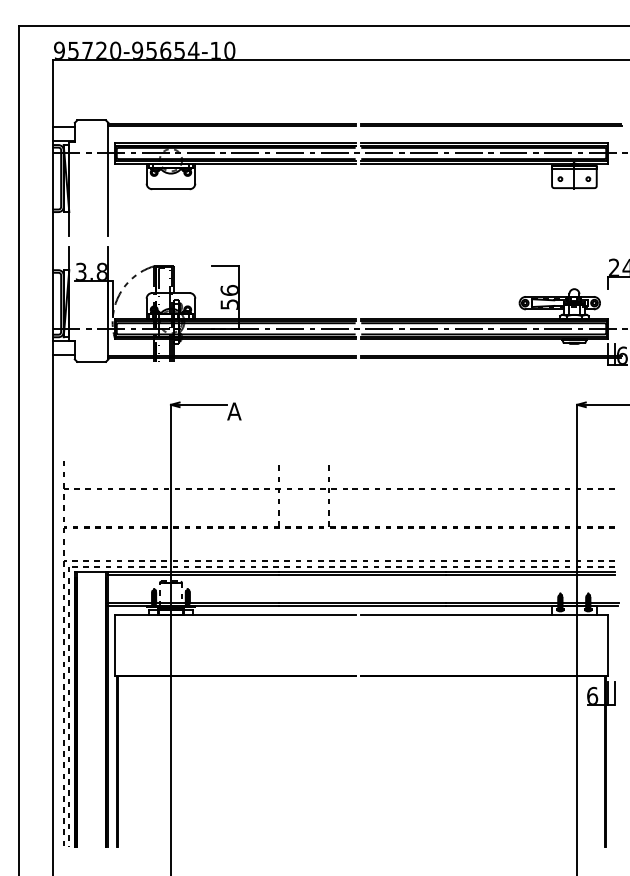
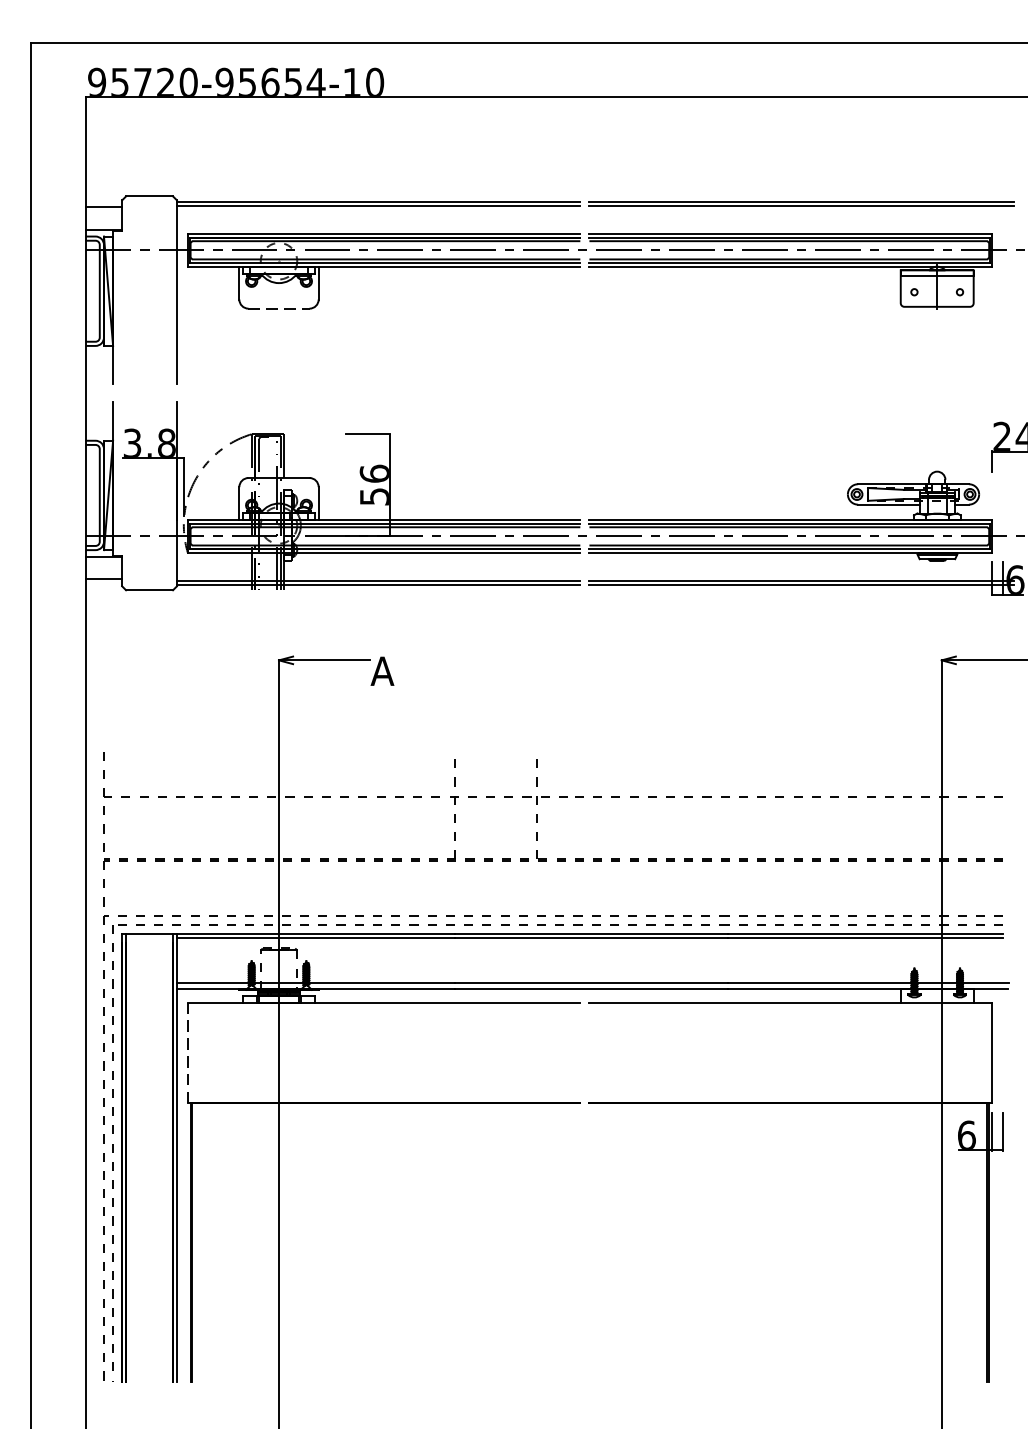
line: (170, 189) -> (278, 309), solid -> dashed
line: (115, 645) -> (188, 1053), solid -> dashed

